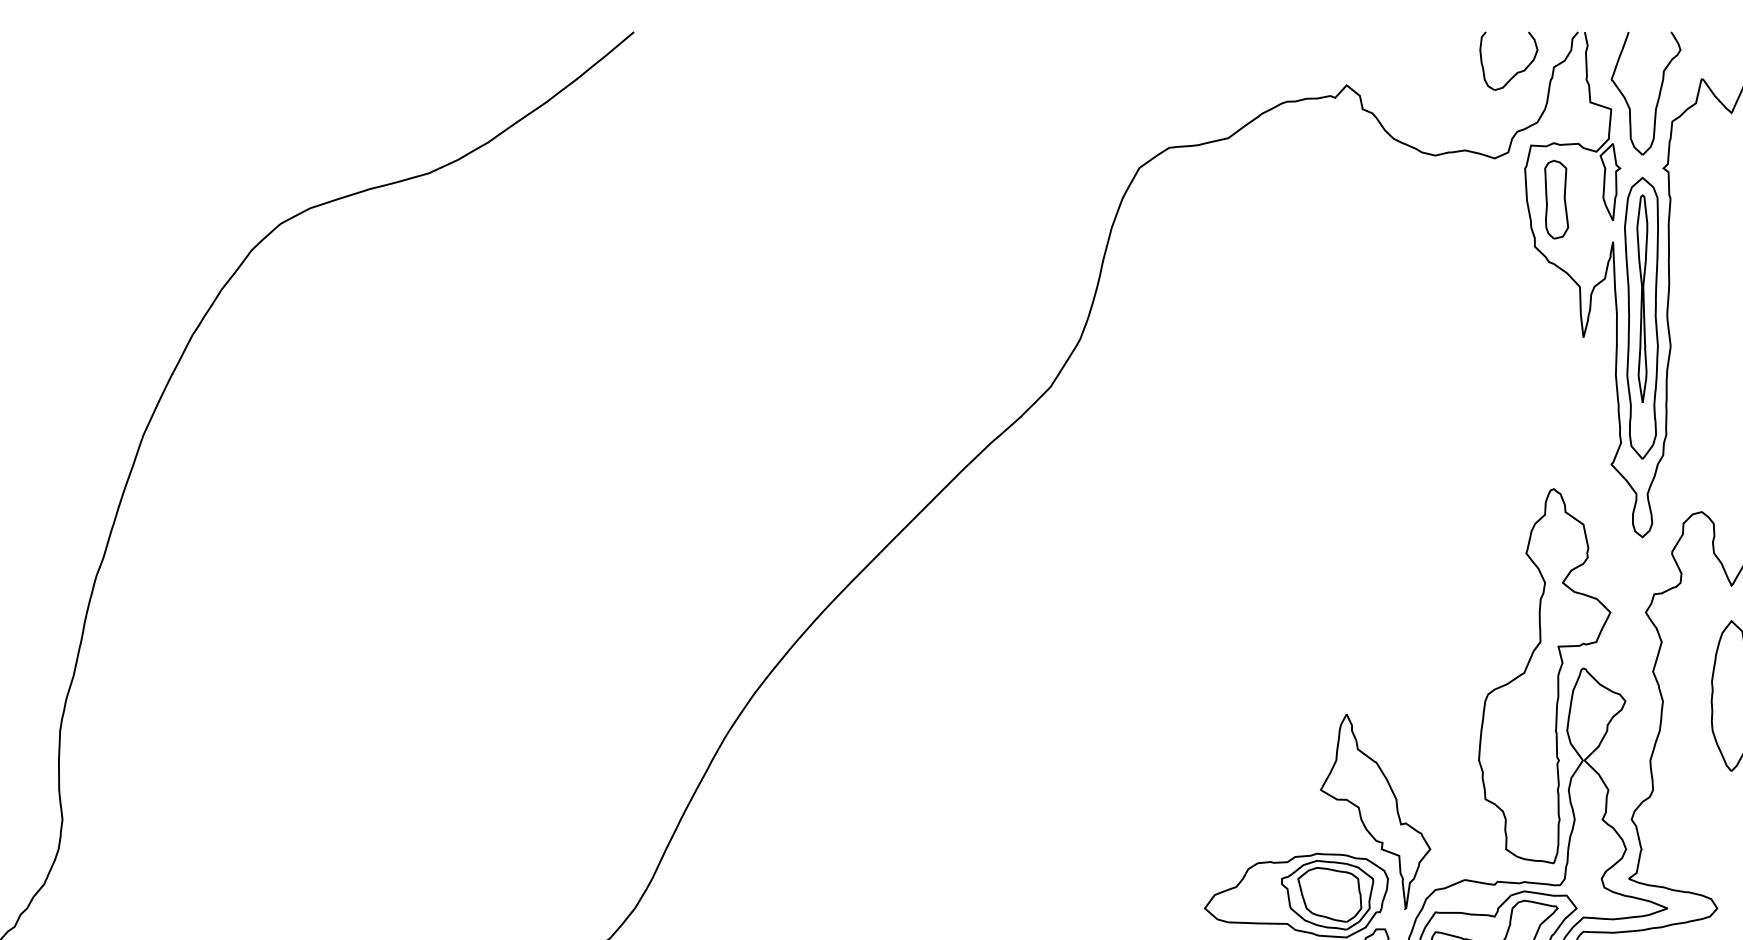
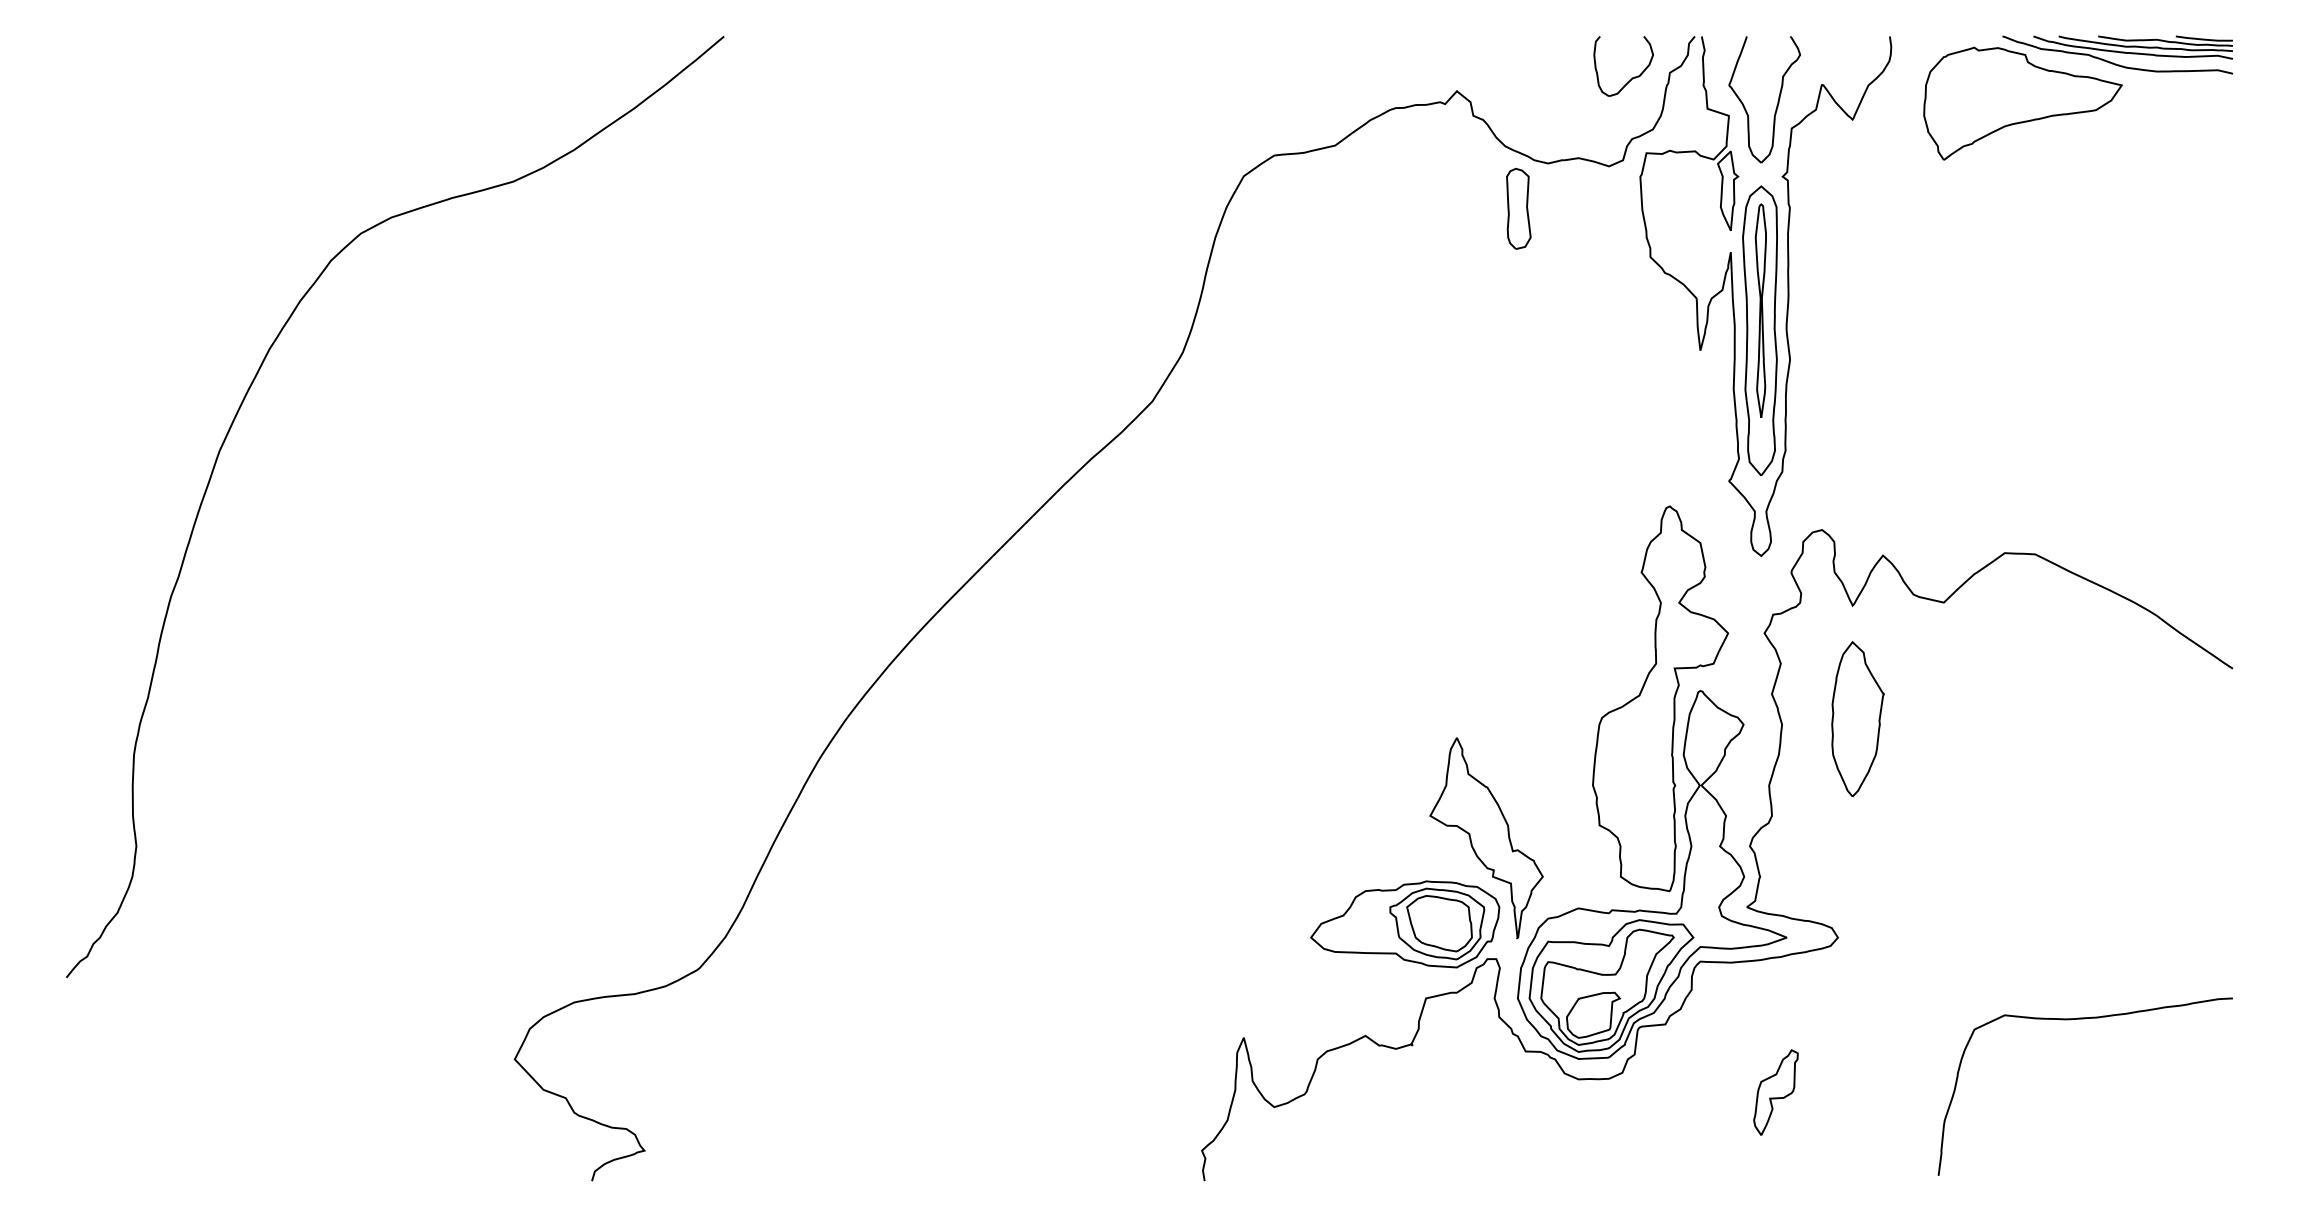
part: (1556, 199) -> (1518, 208), moved

